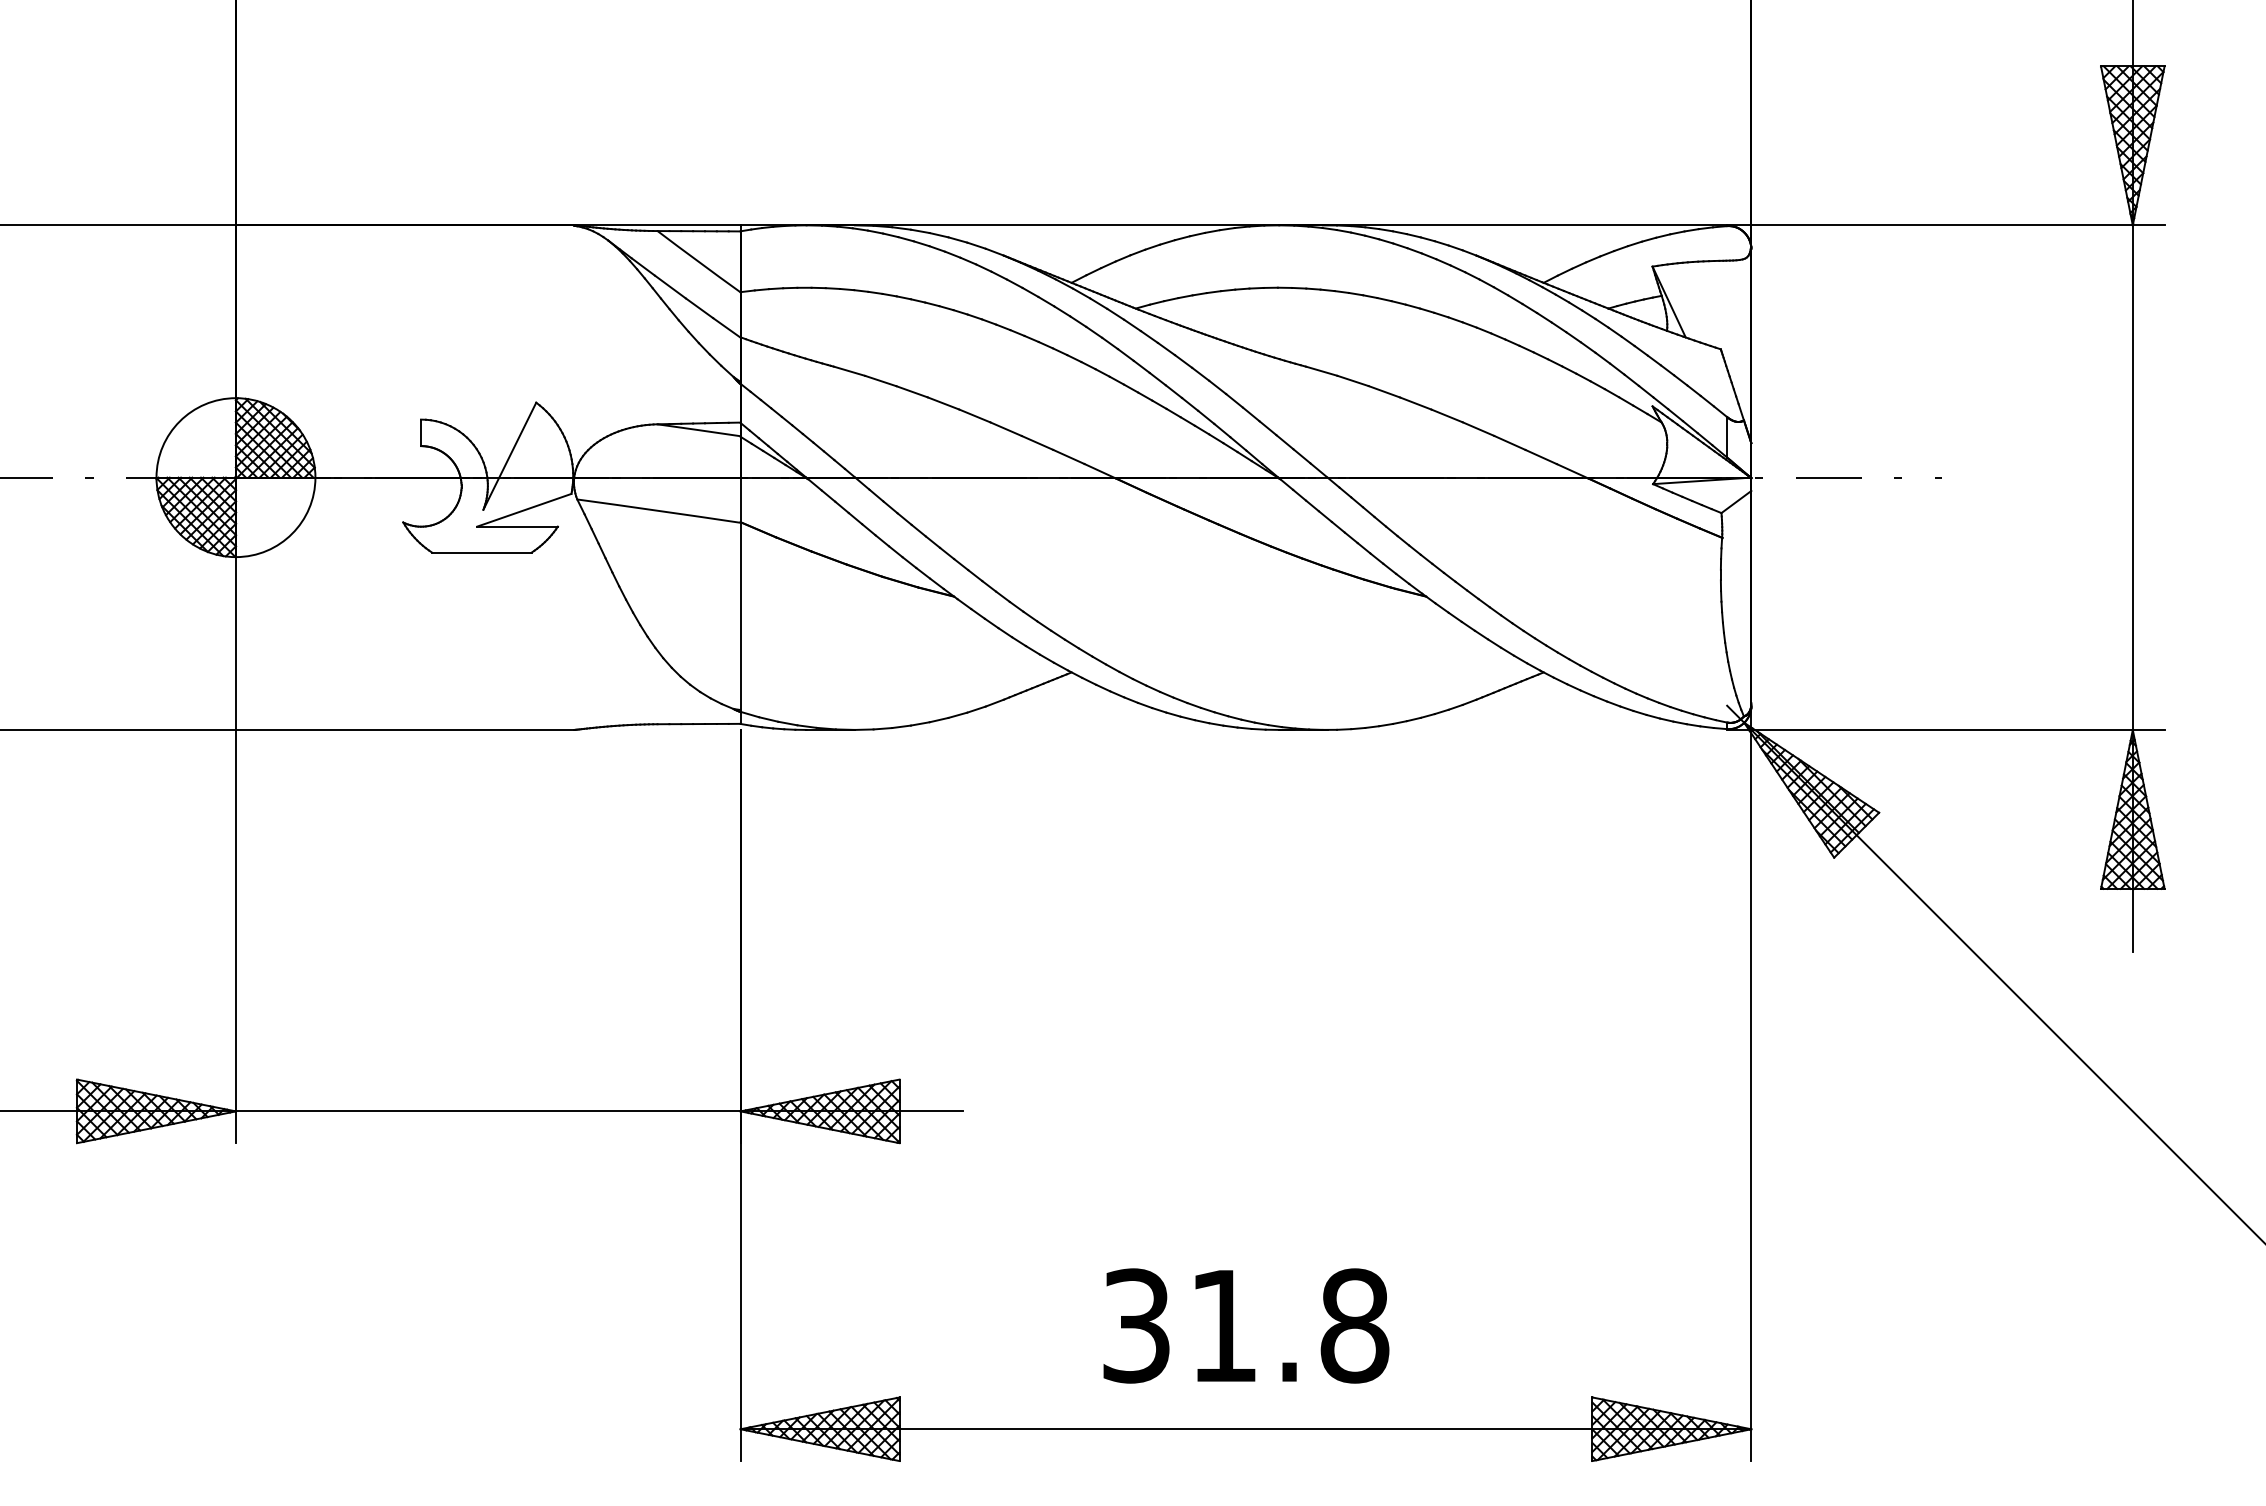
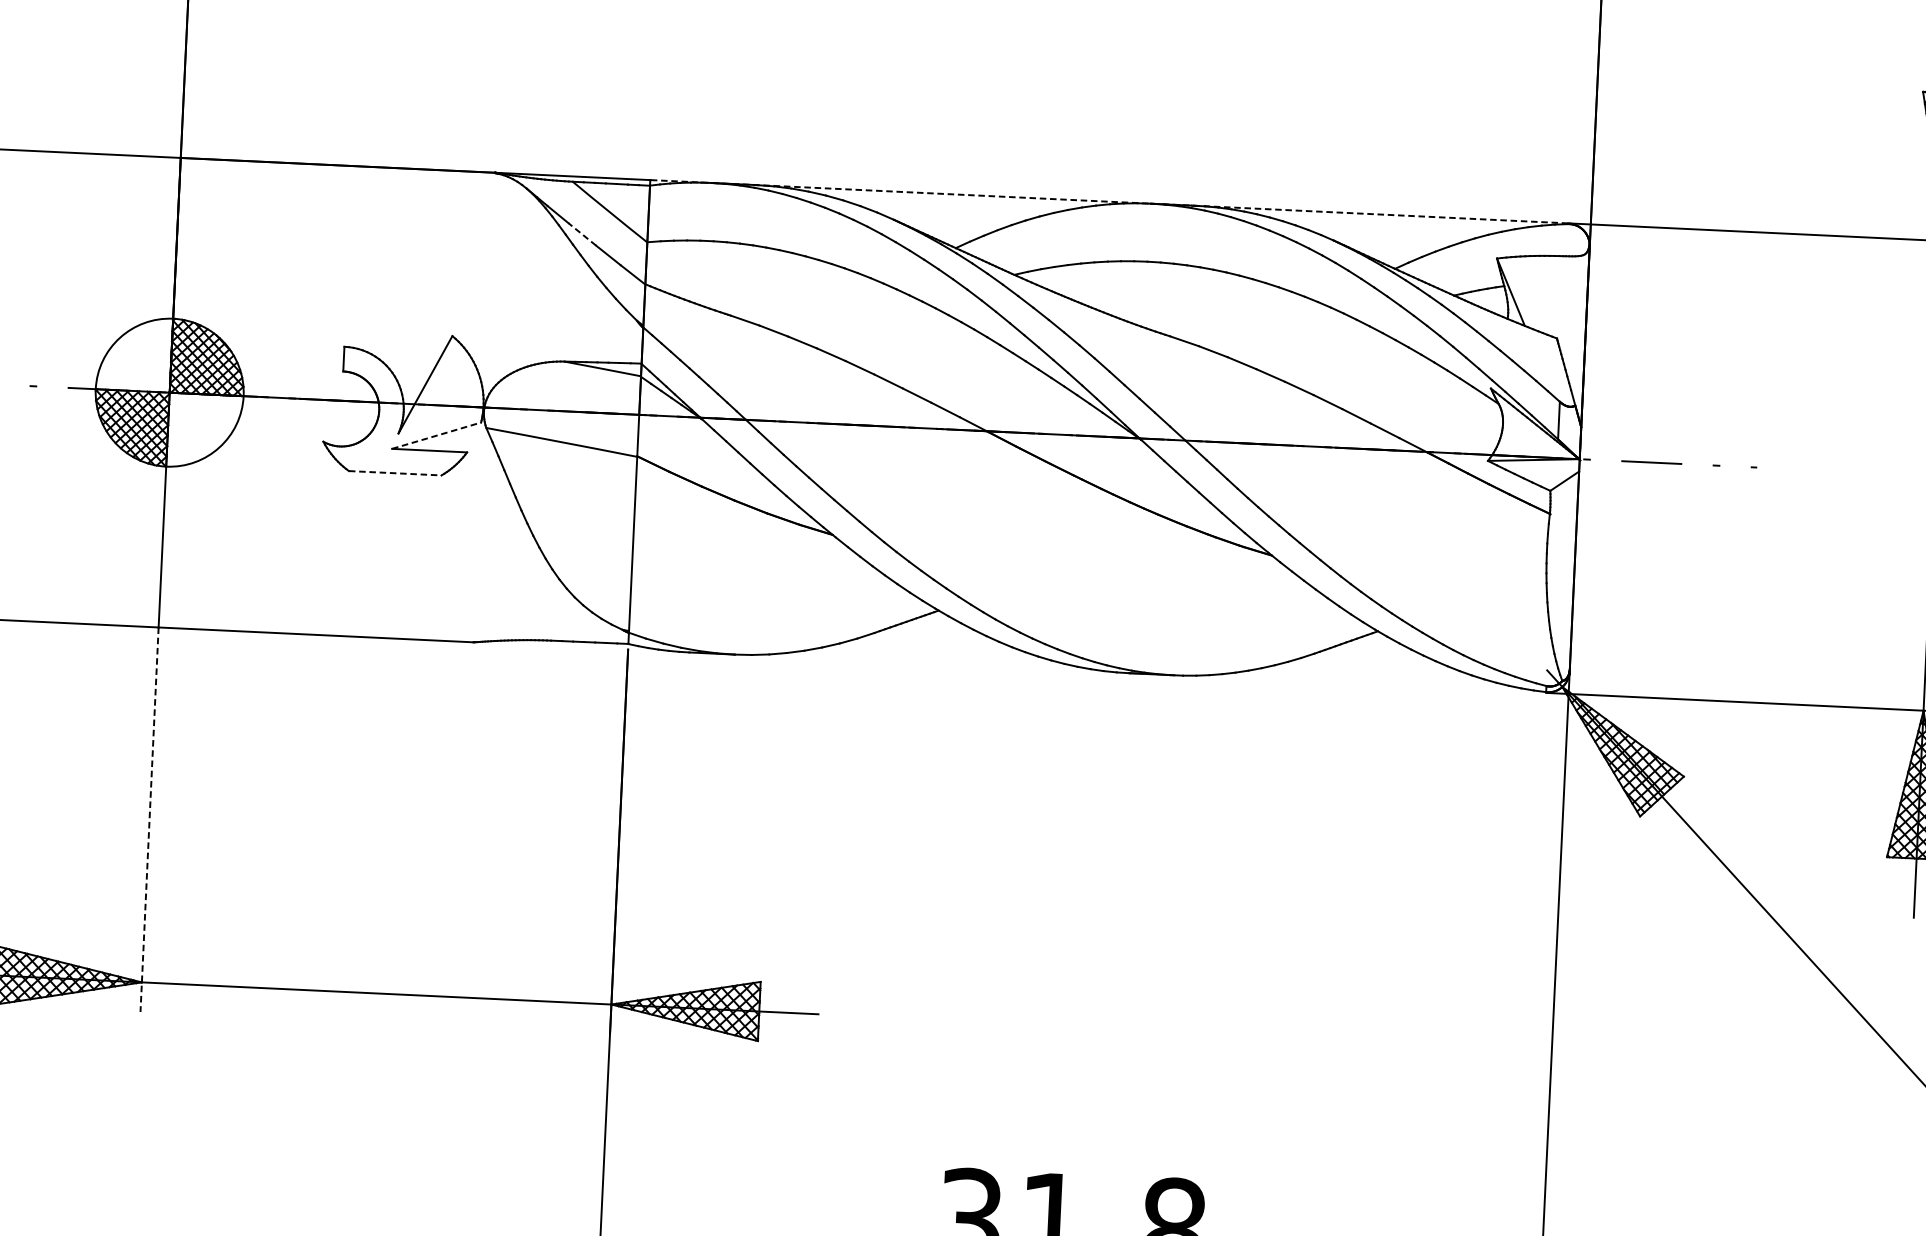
line: (1233, 225) -> (1108, 201), solid -> dashed
line: (670, 286) -> (582, 233), solid -> dashed
line: (524, 510) -> (436, 435), solid -> dashed
line: (481, 552) -> (394, 473), solid -> dashed
line: (235, 936) -> (149, 819), solid -> dashed

